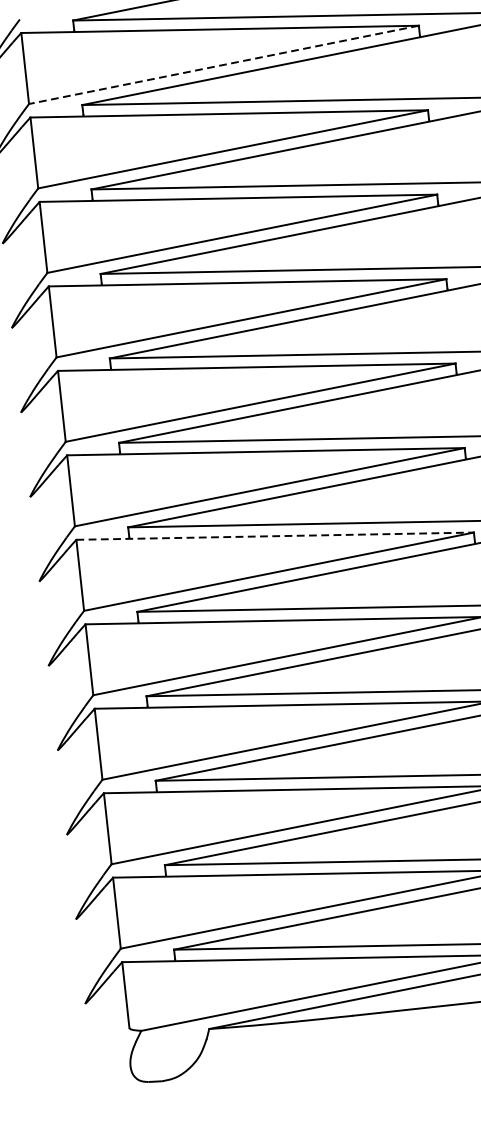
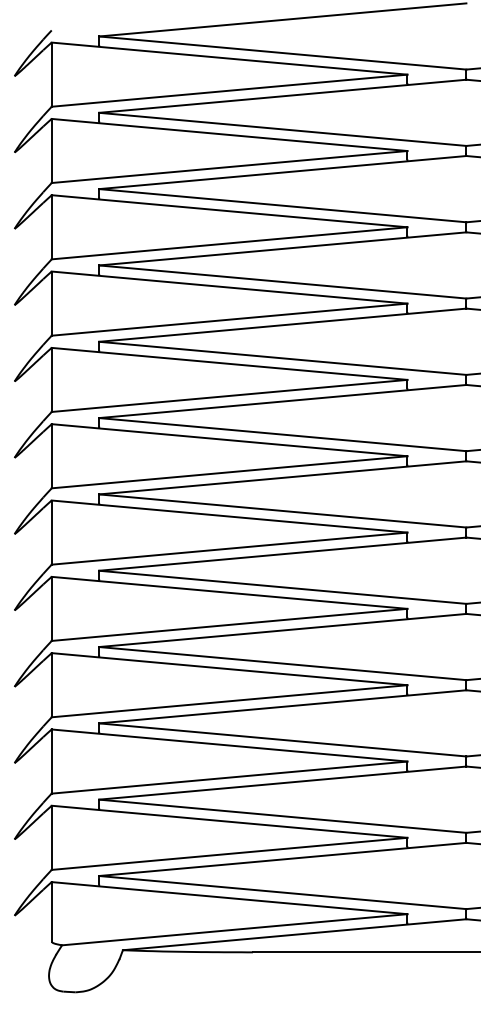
line: (223, 64) -> (229, 90), dashed -> solid
line: (275, 536) -> (229, 516), dashed -> solid

